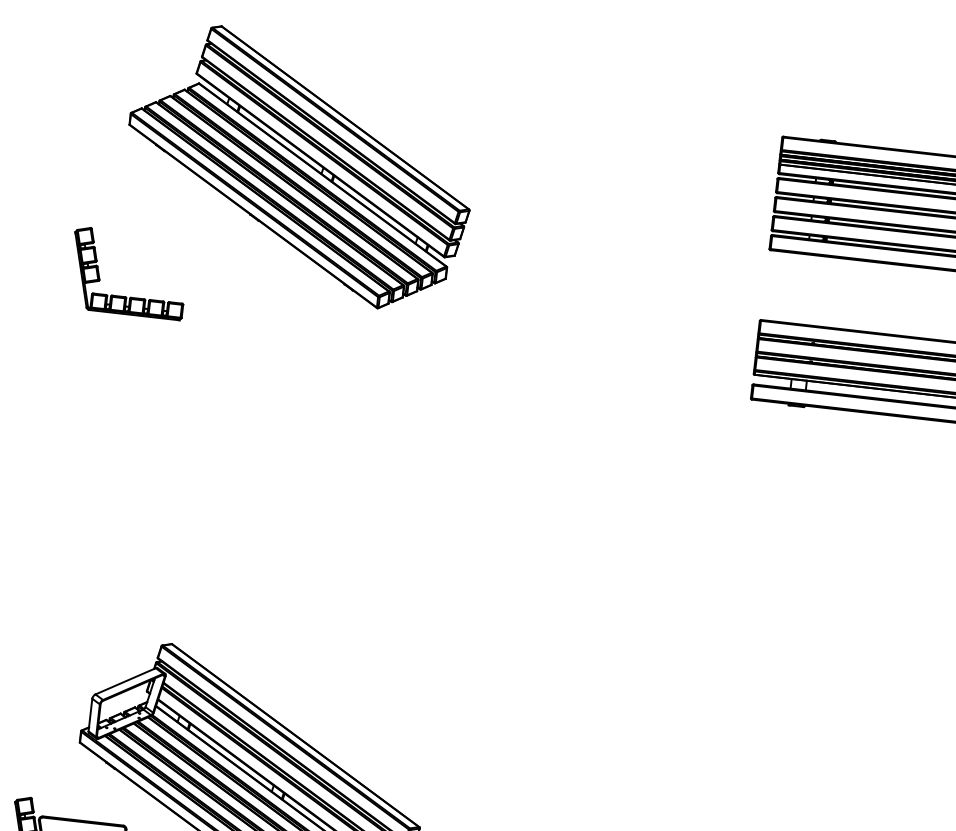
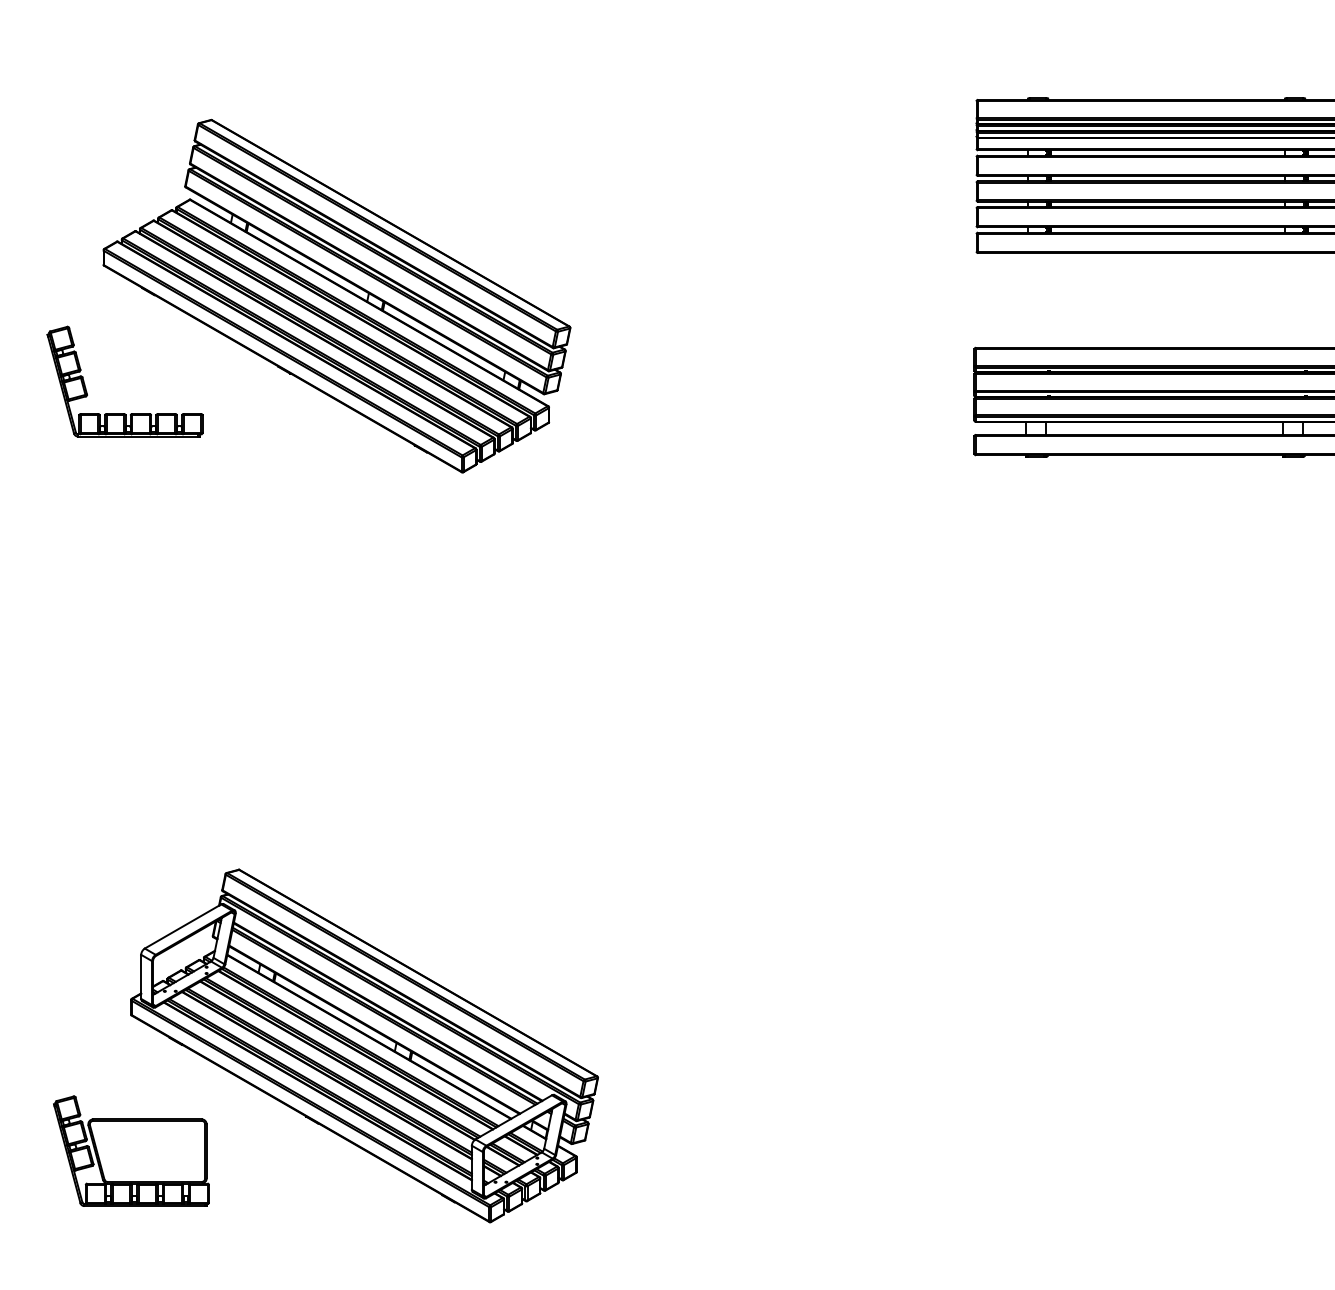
part: (299, 166) -> (336, 295), moved

